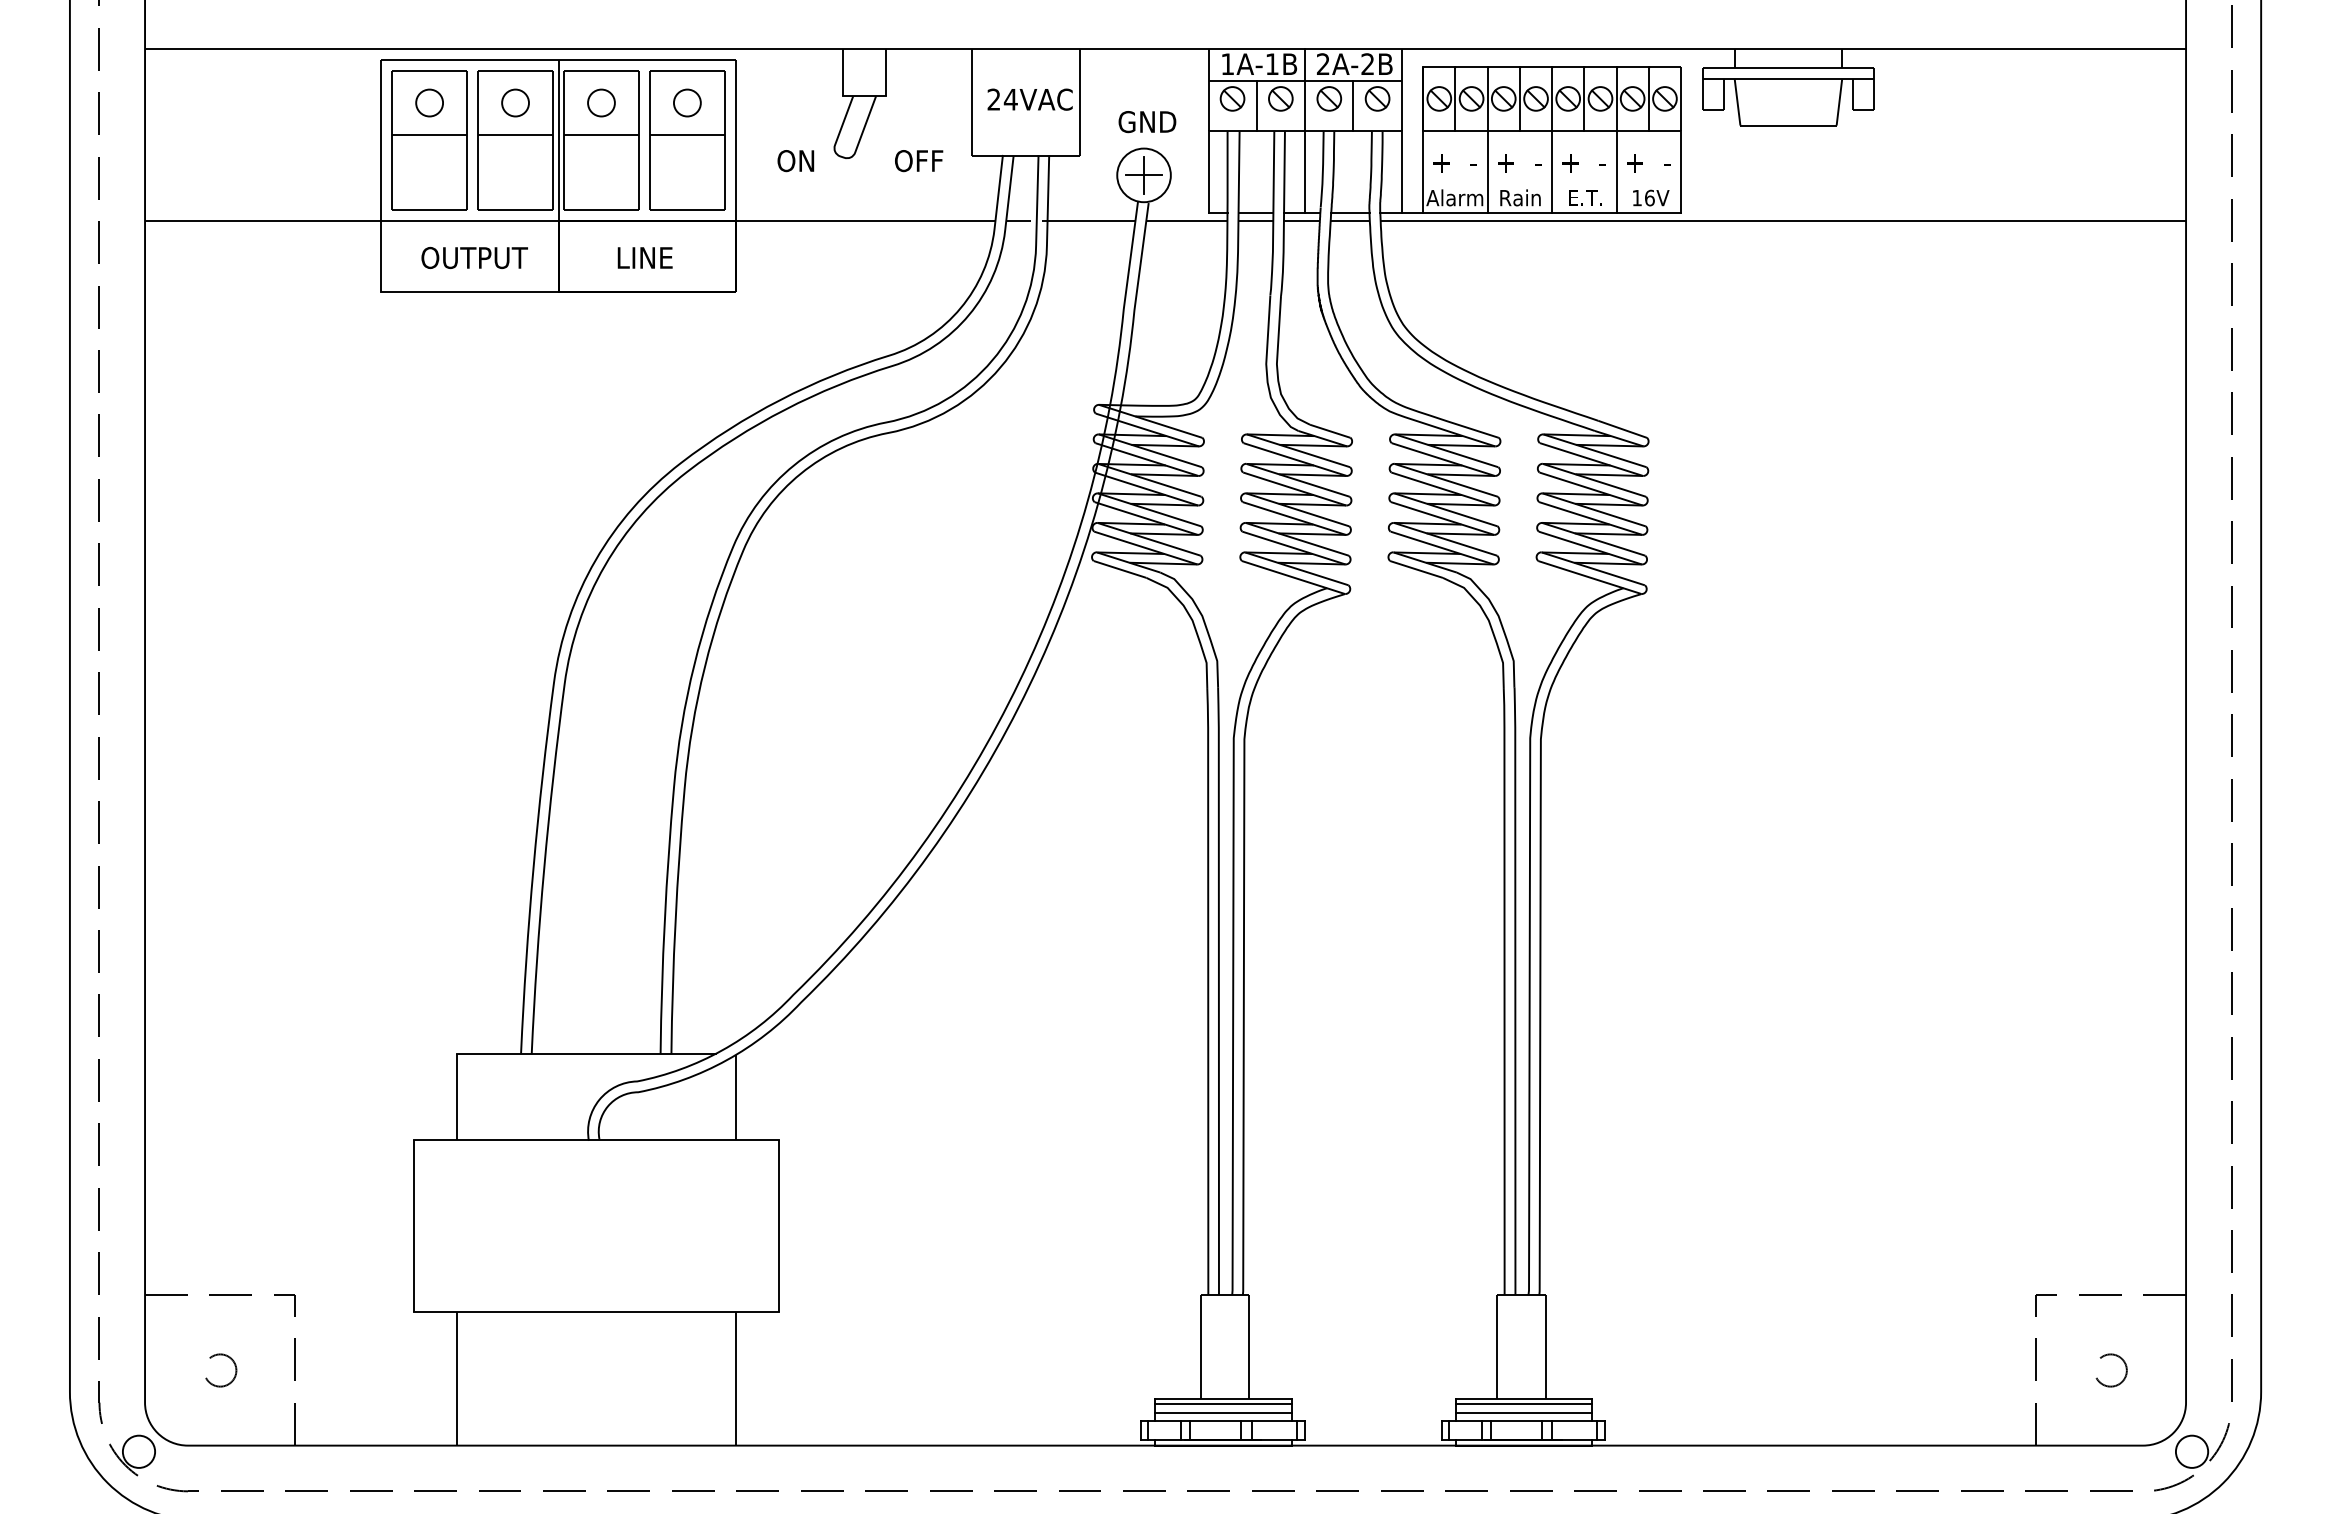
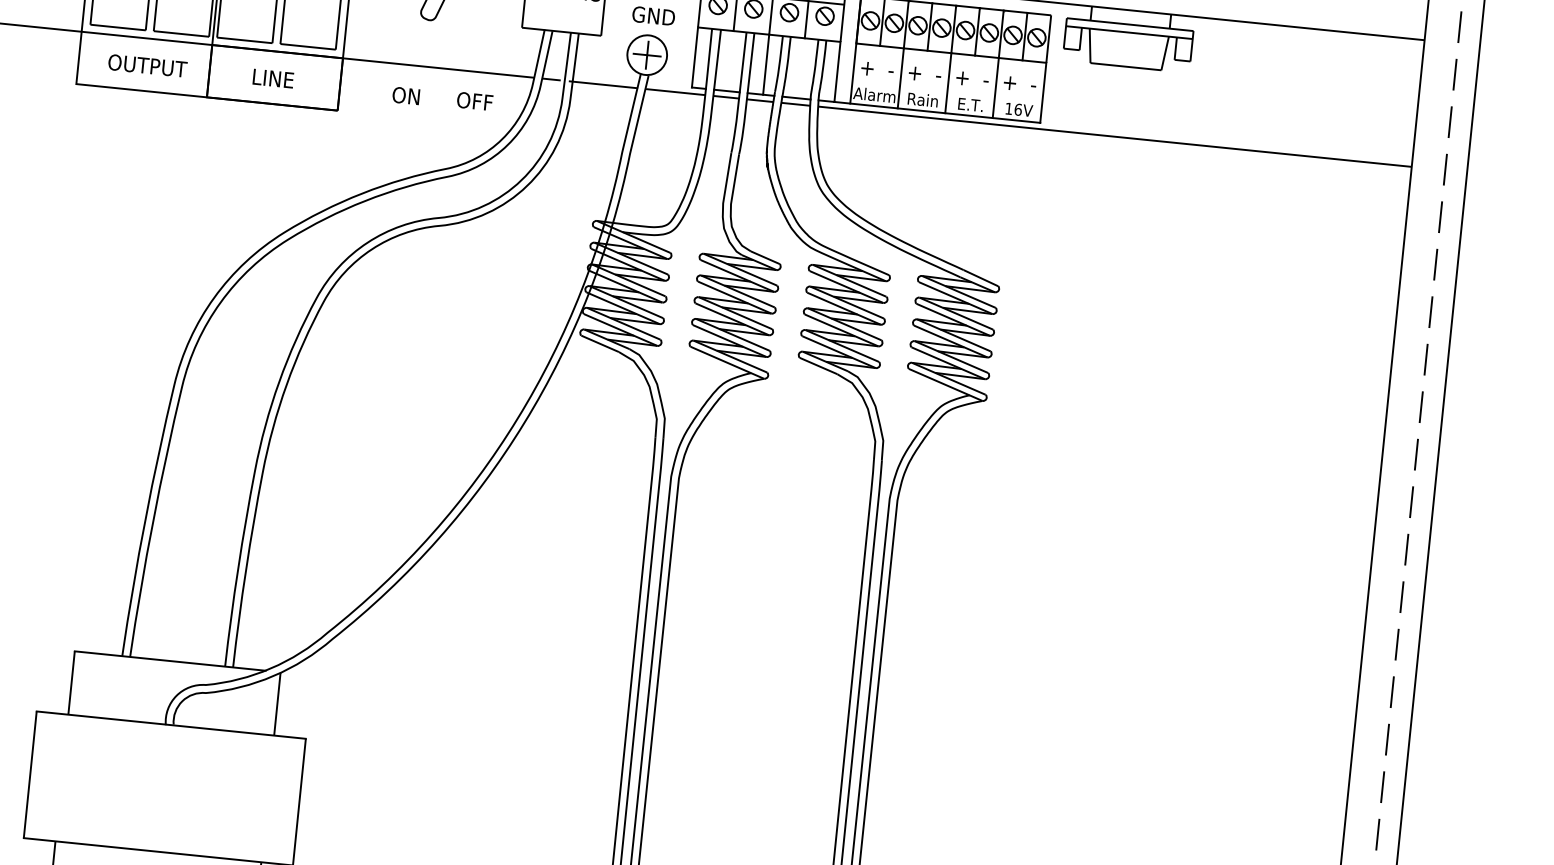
text: (795, 161) -> (405, 96), moved
text: (919, 161) -> (475, 101), moved

